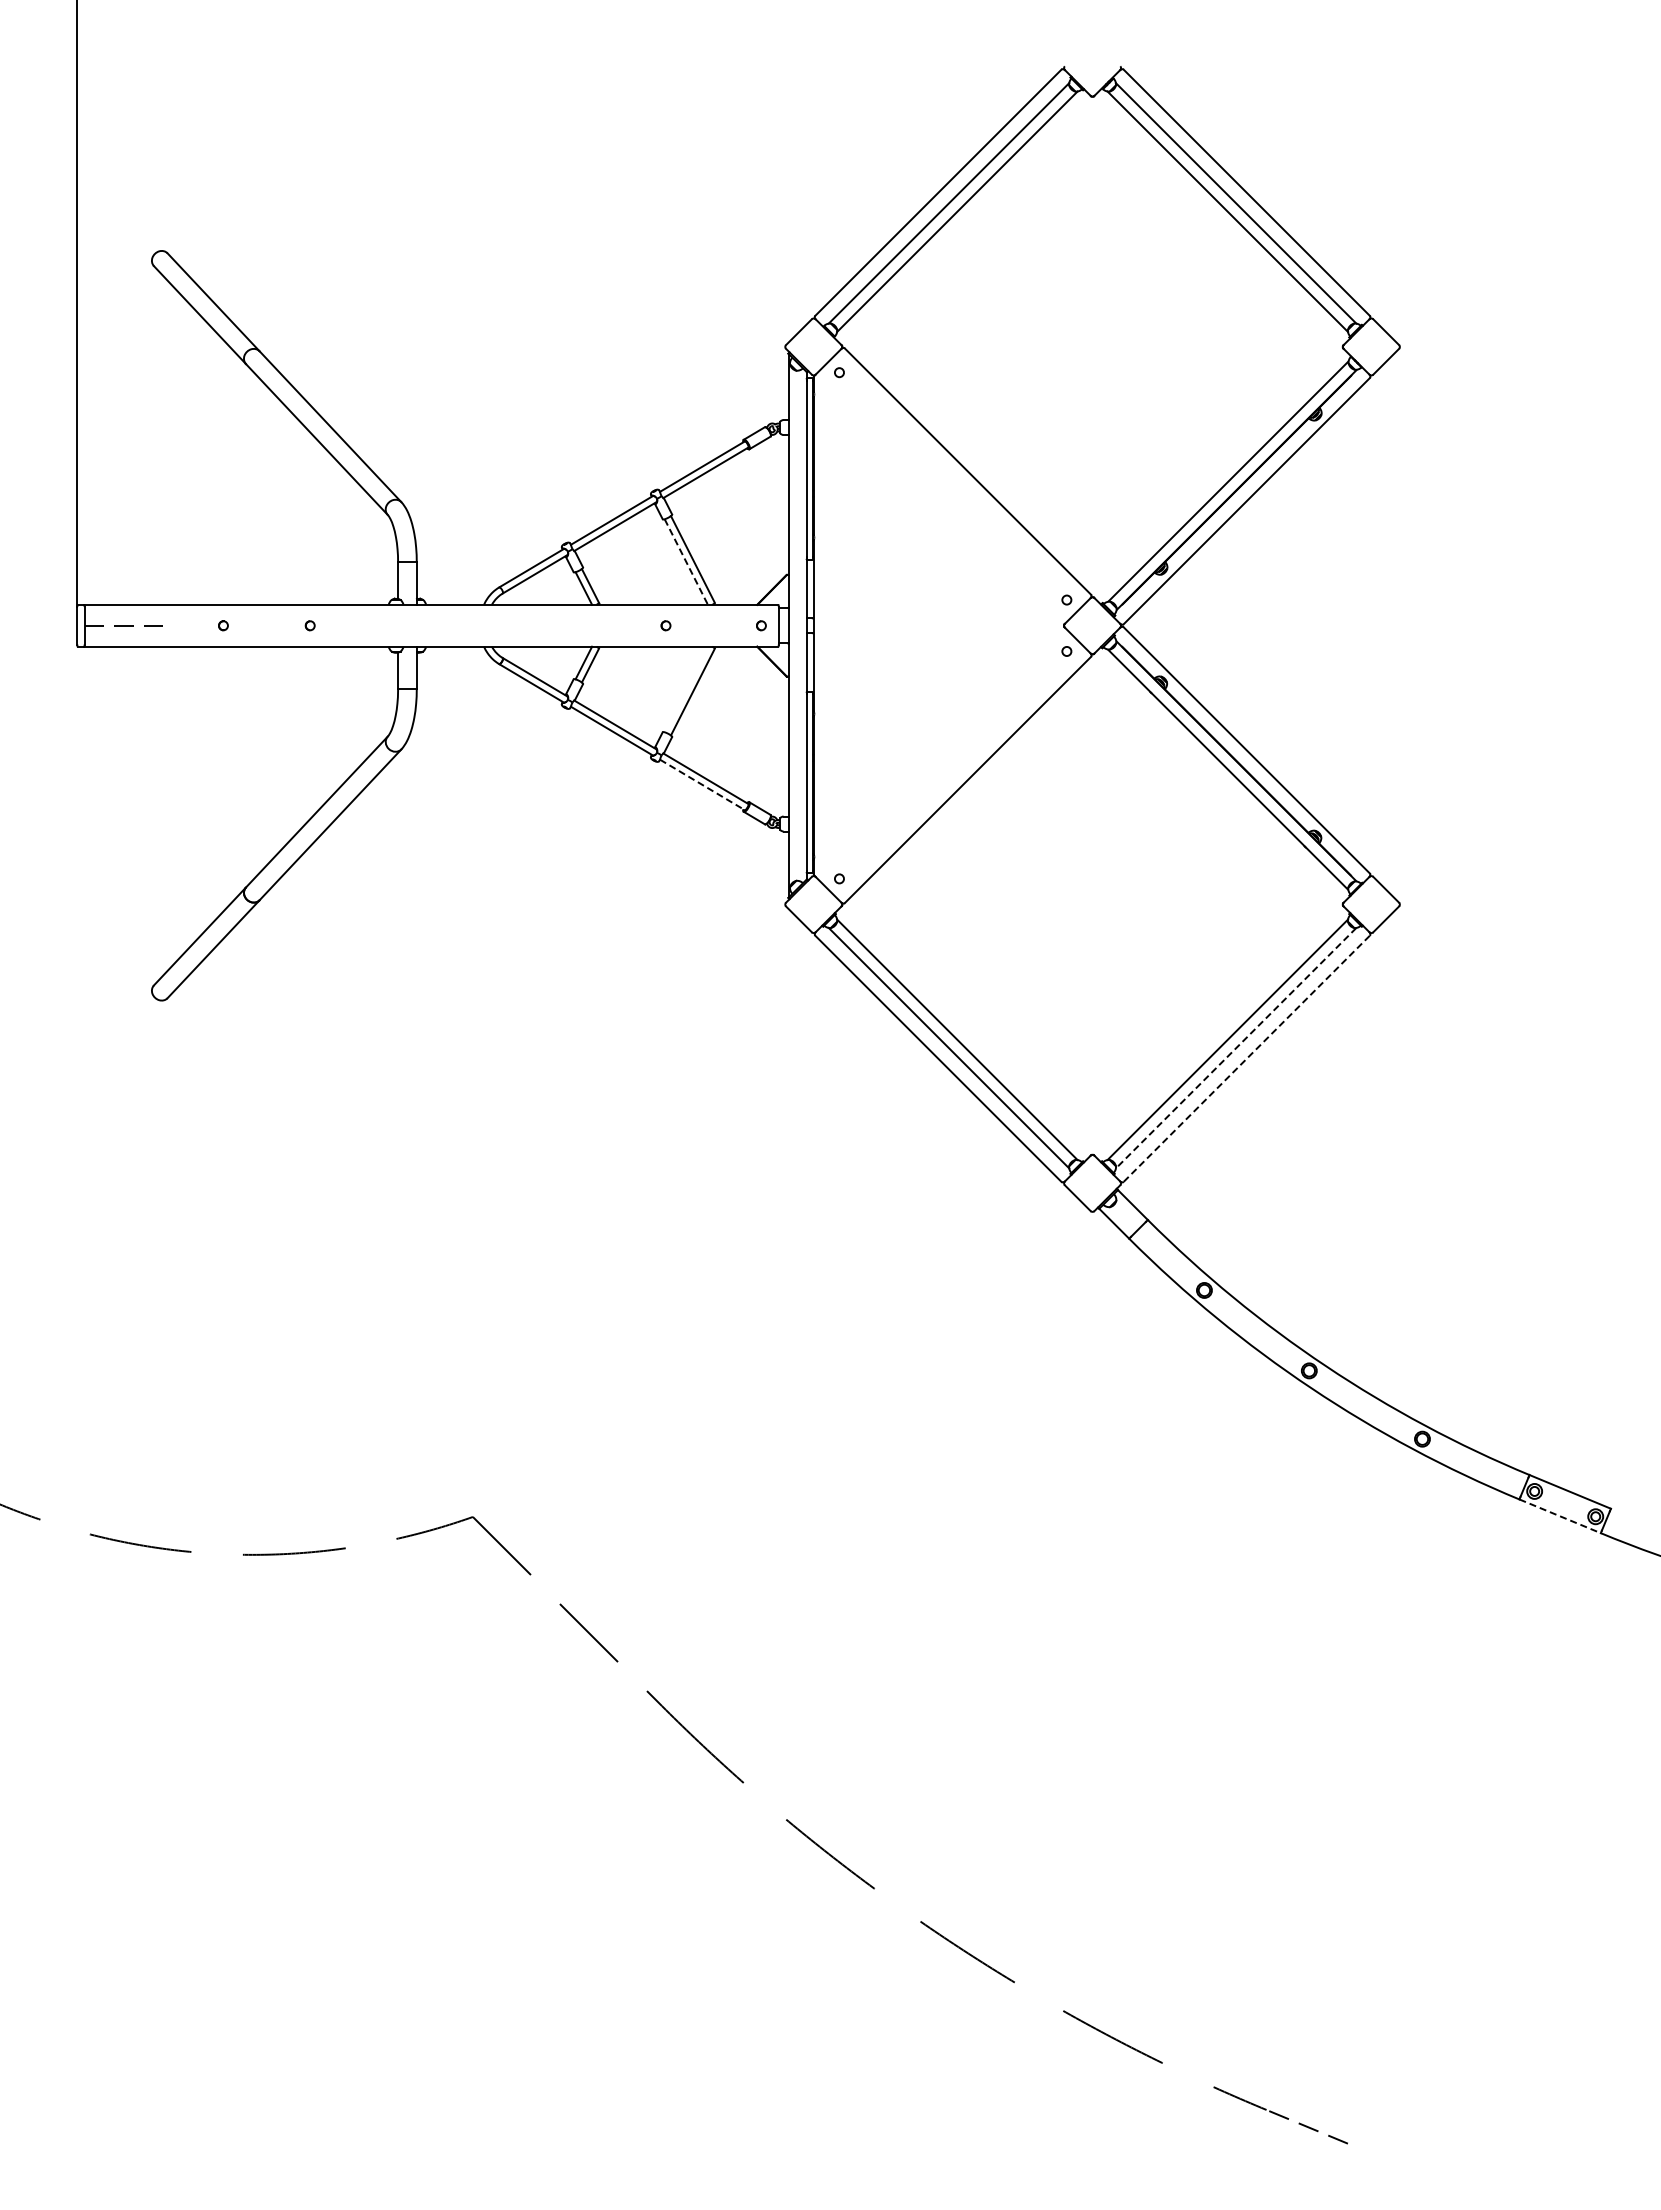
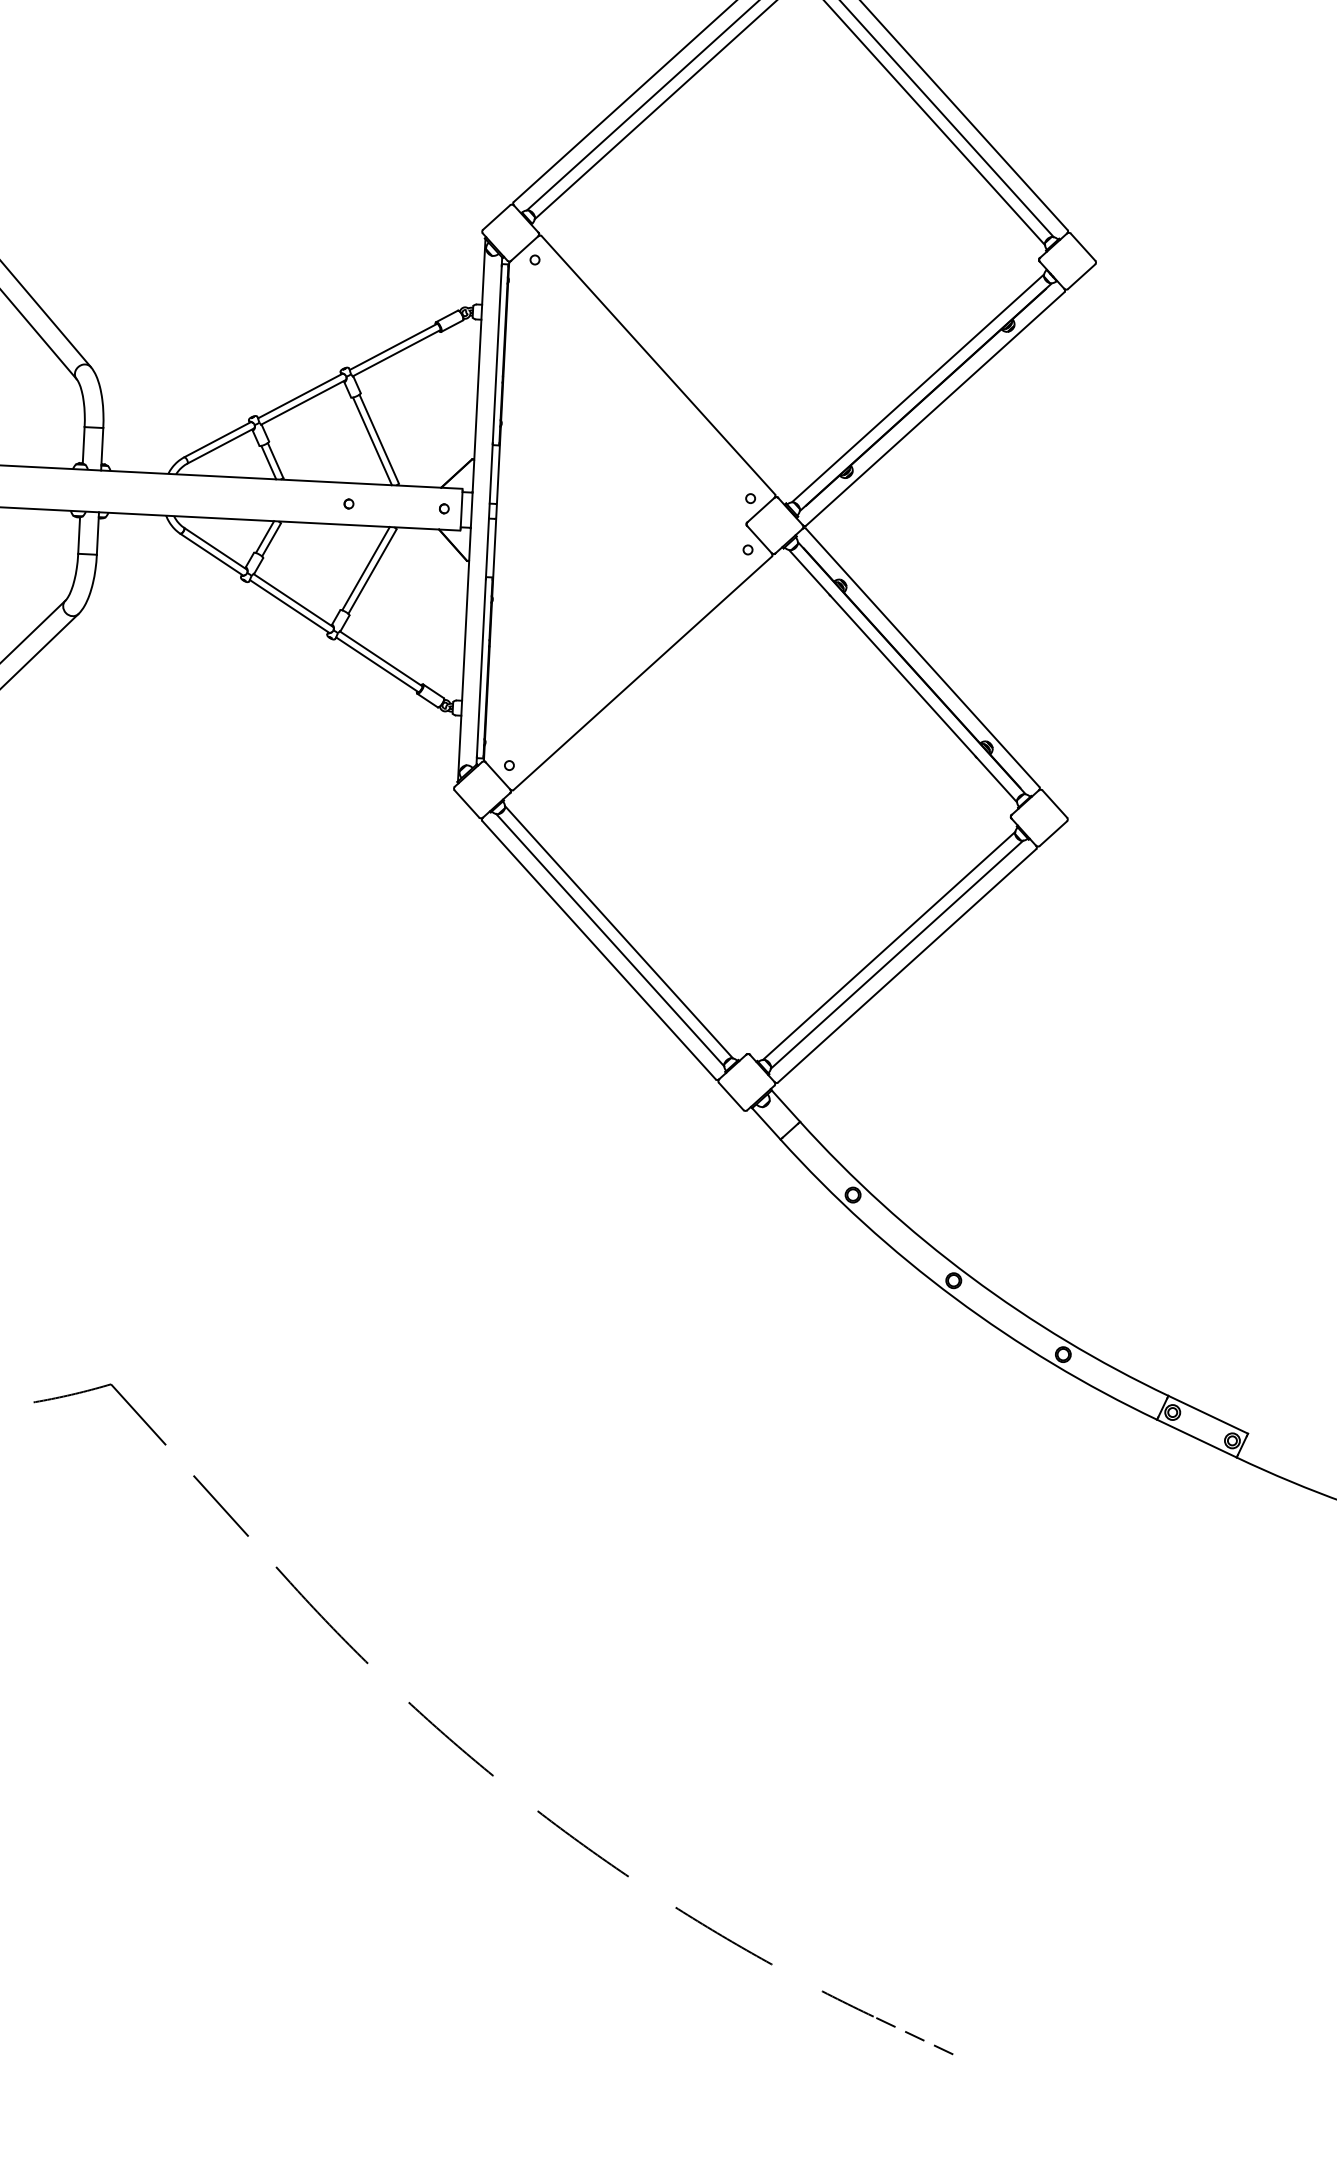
line: (686, 562) -> (372, 441), dashed -> solid
line: (685, 689) -> (365, 568), added
line: (702, 785) -> (377, 665), dashed -> solid
line: (1235, 1048) -> (896, 955), dashed -> solid
line: (1247, 1058) -> (907, 965), dashed -> solid
line: (1560, 1516) -> (1197, 1438), dashed -> solid

